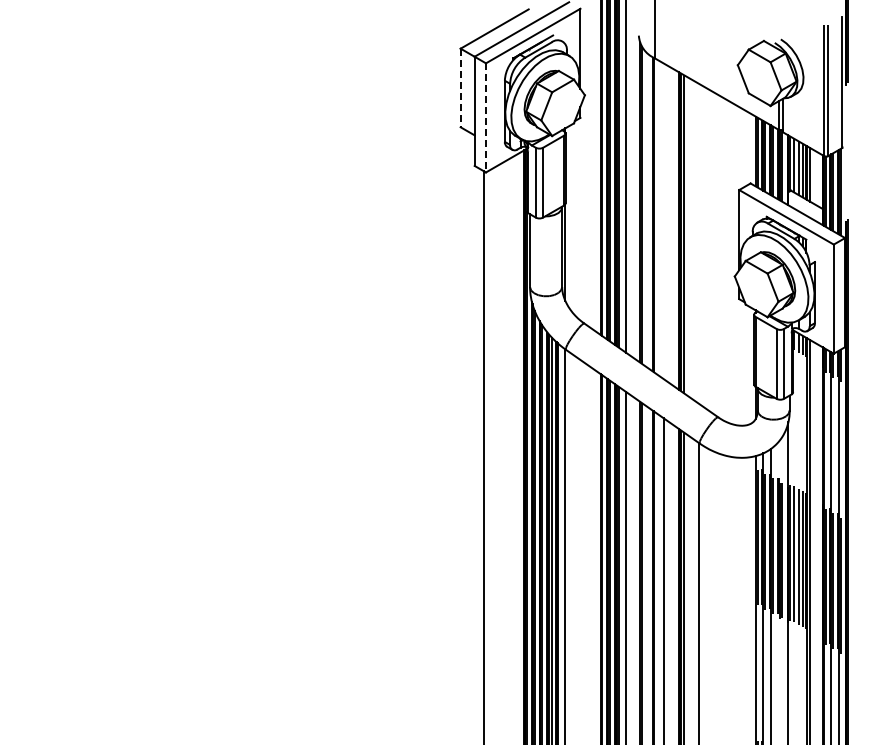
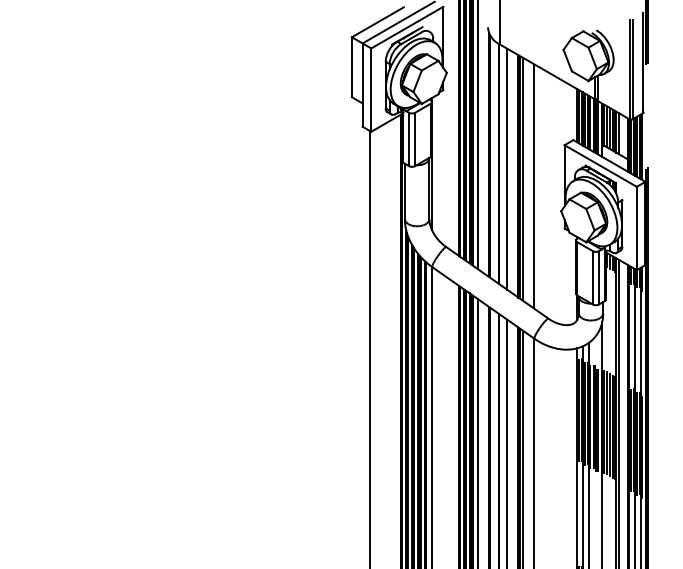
line: (460, 88) -> (351, 67), dashed -> solid
line: (486, 117) -> (371, 89), dashed -> solid
line: (663, 221) -> (506, 169), added
line: (699, 244) -> (534, 186), added

